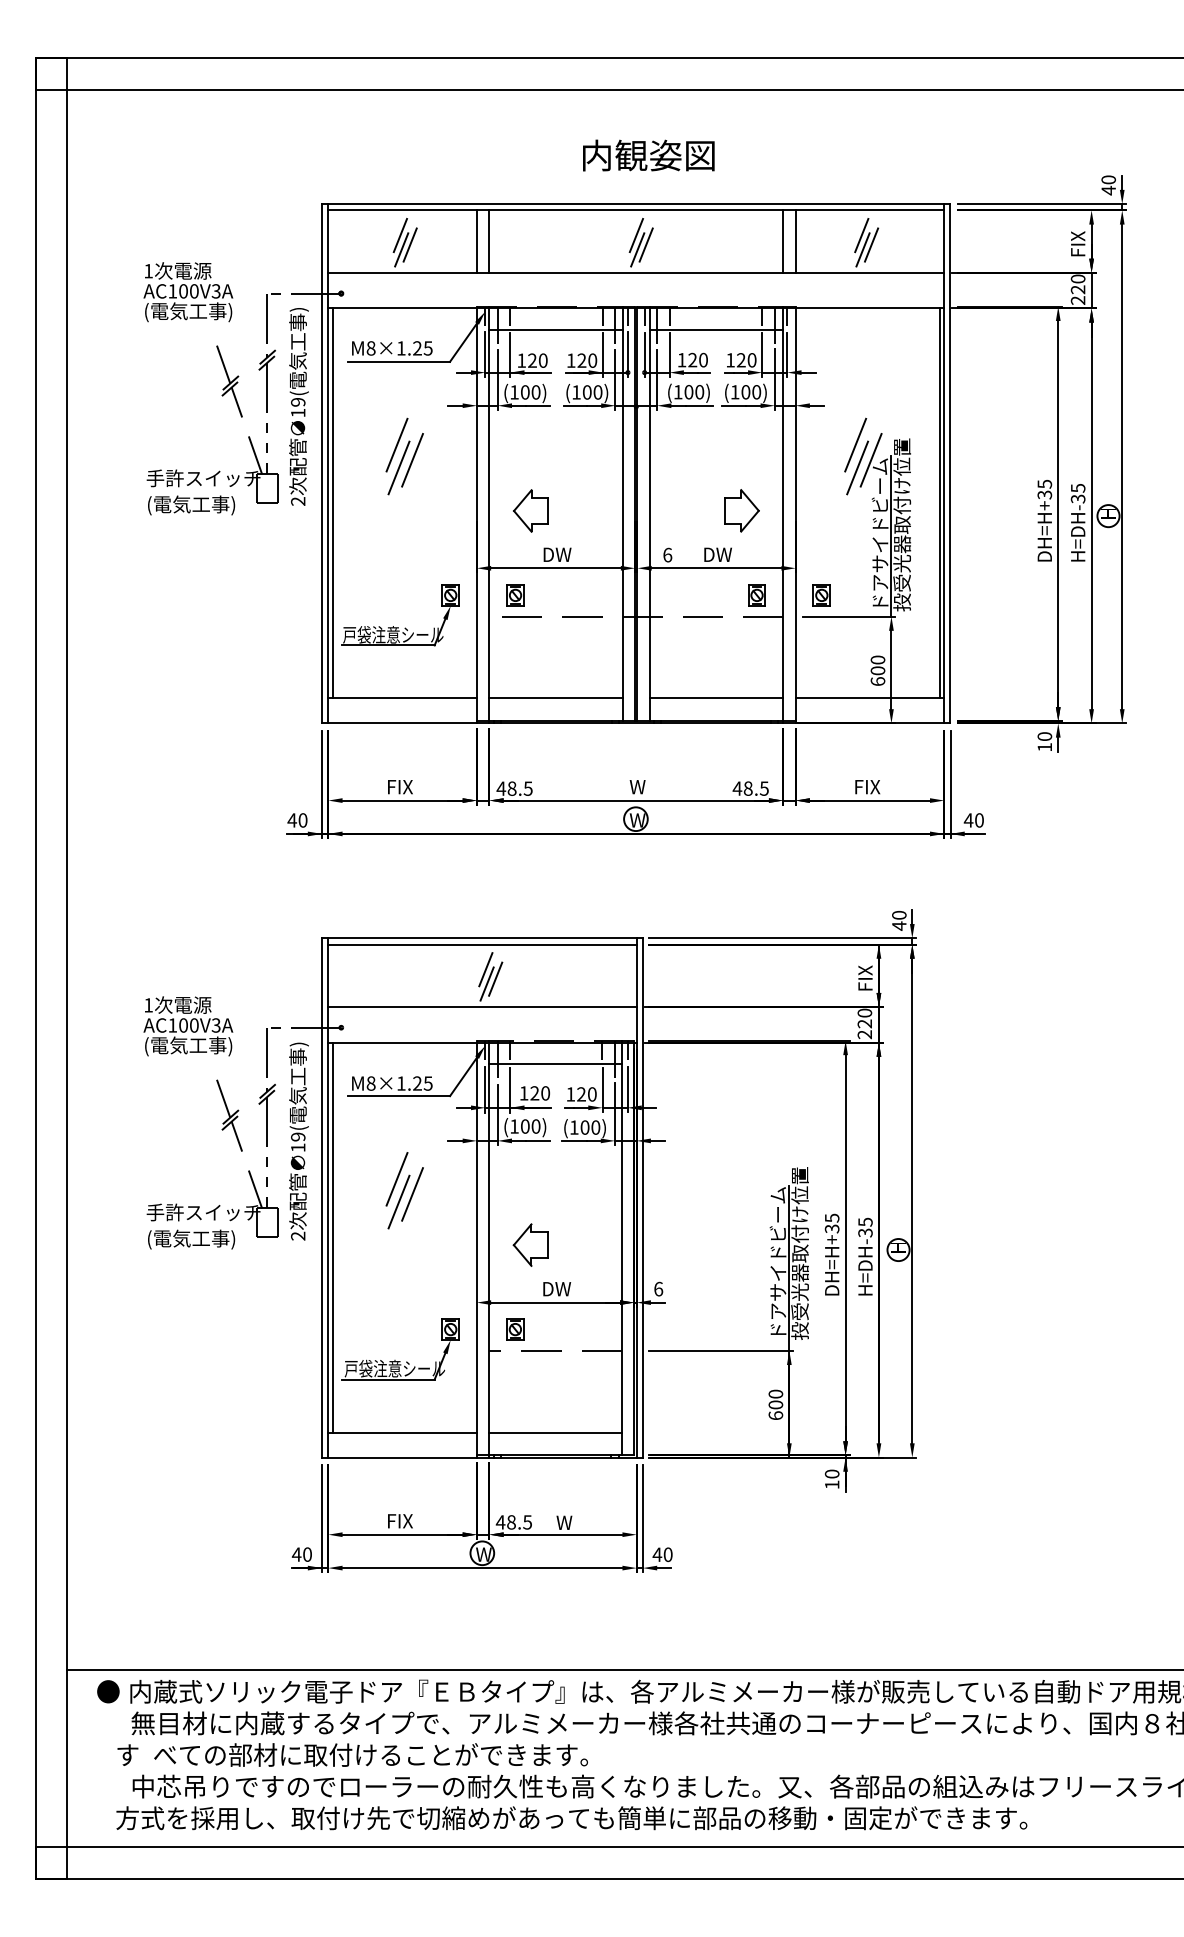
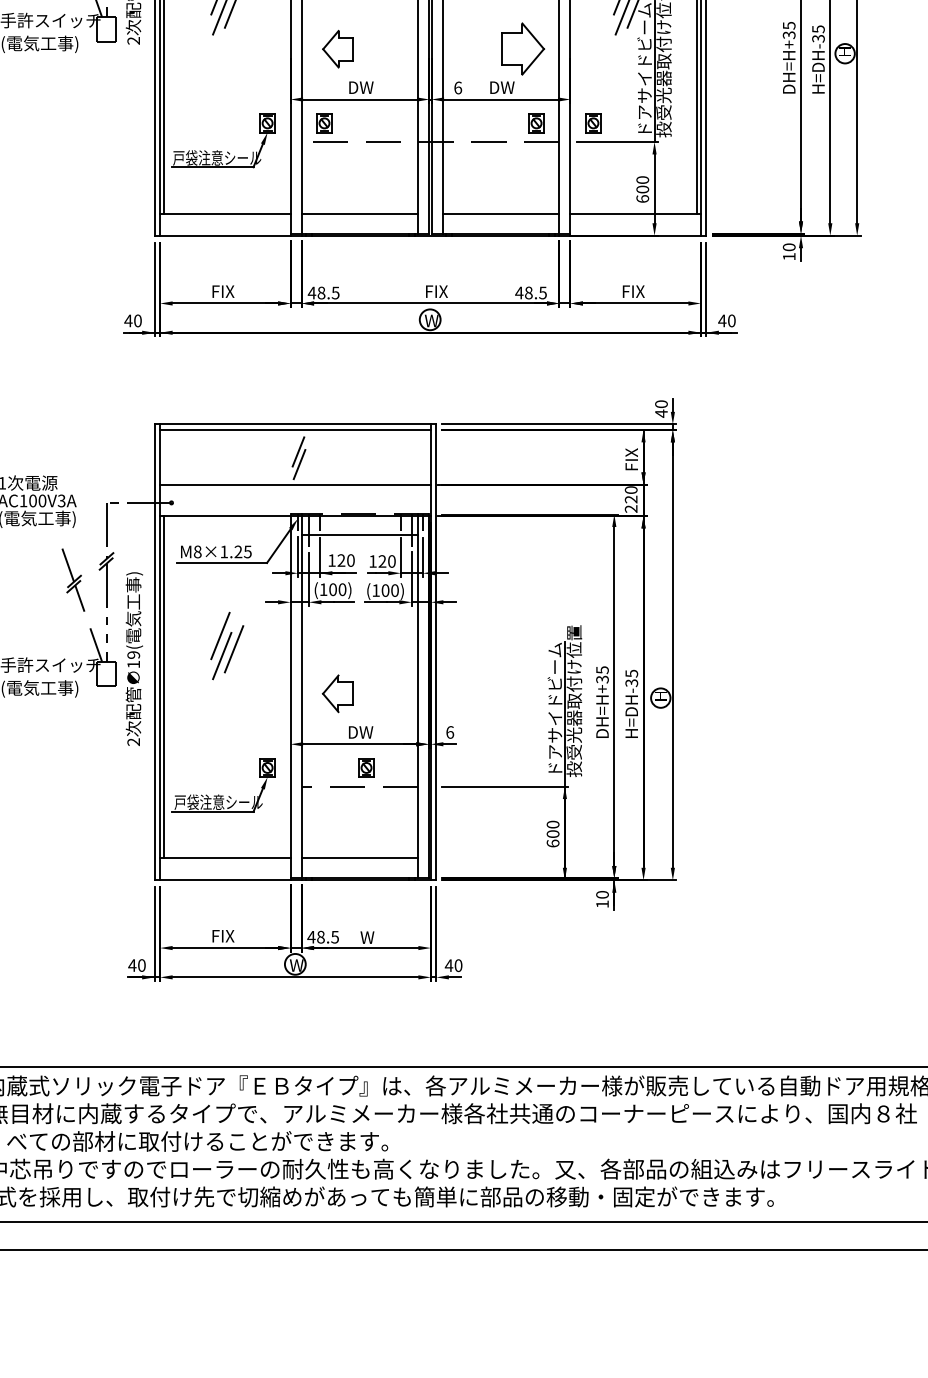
part: (741, 510) -> (522, 48), size x1.4
text: (642, 787) -> (435, 292), W -> FIX
line: (495, 978) -> (306, 459), removed
text: (298, 1141) -> (133, 659), moved
part: (515, 1329) -> (366, 767), moved

